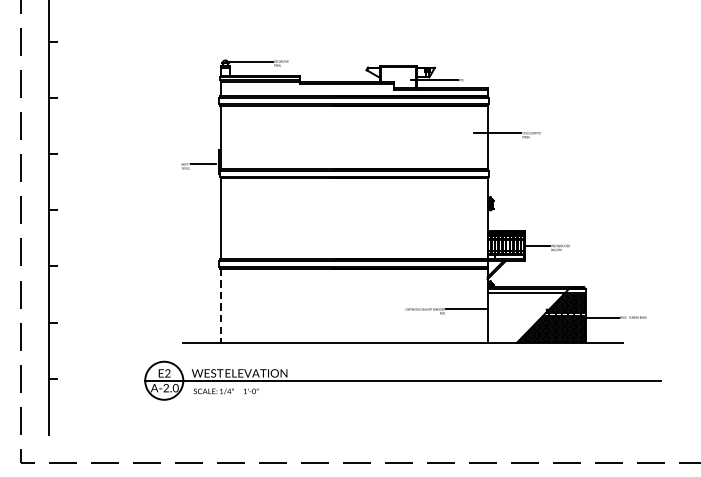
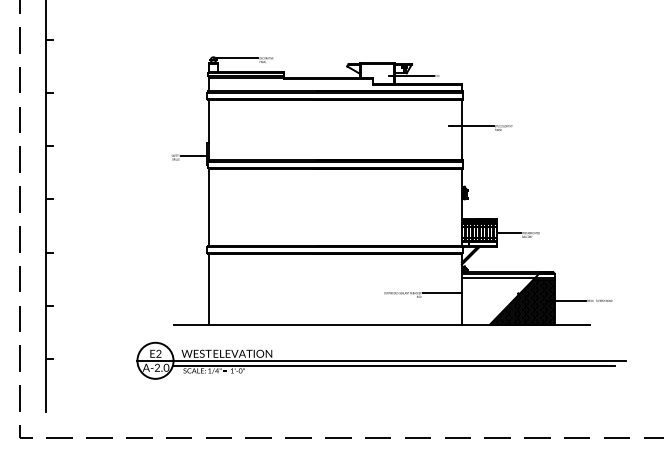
line: (220, 306) -> (208, 290), dashed -> solid
line: (415, 385) -> (393, 365), added

